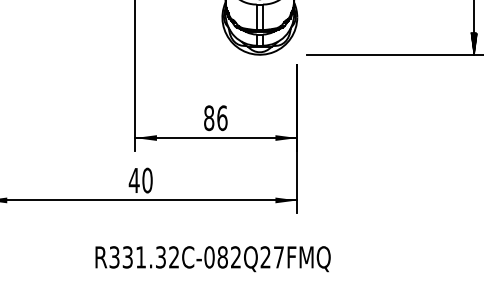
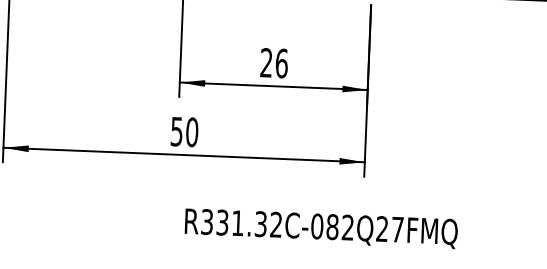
text: (209, 118) -> (266, 63), 86 -> 26
text: (133, 180) -> (175, 131), 40 -> 50
text: (212, 259) -> (320, 229), moved

